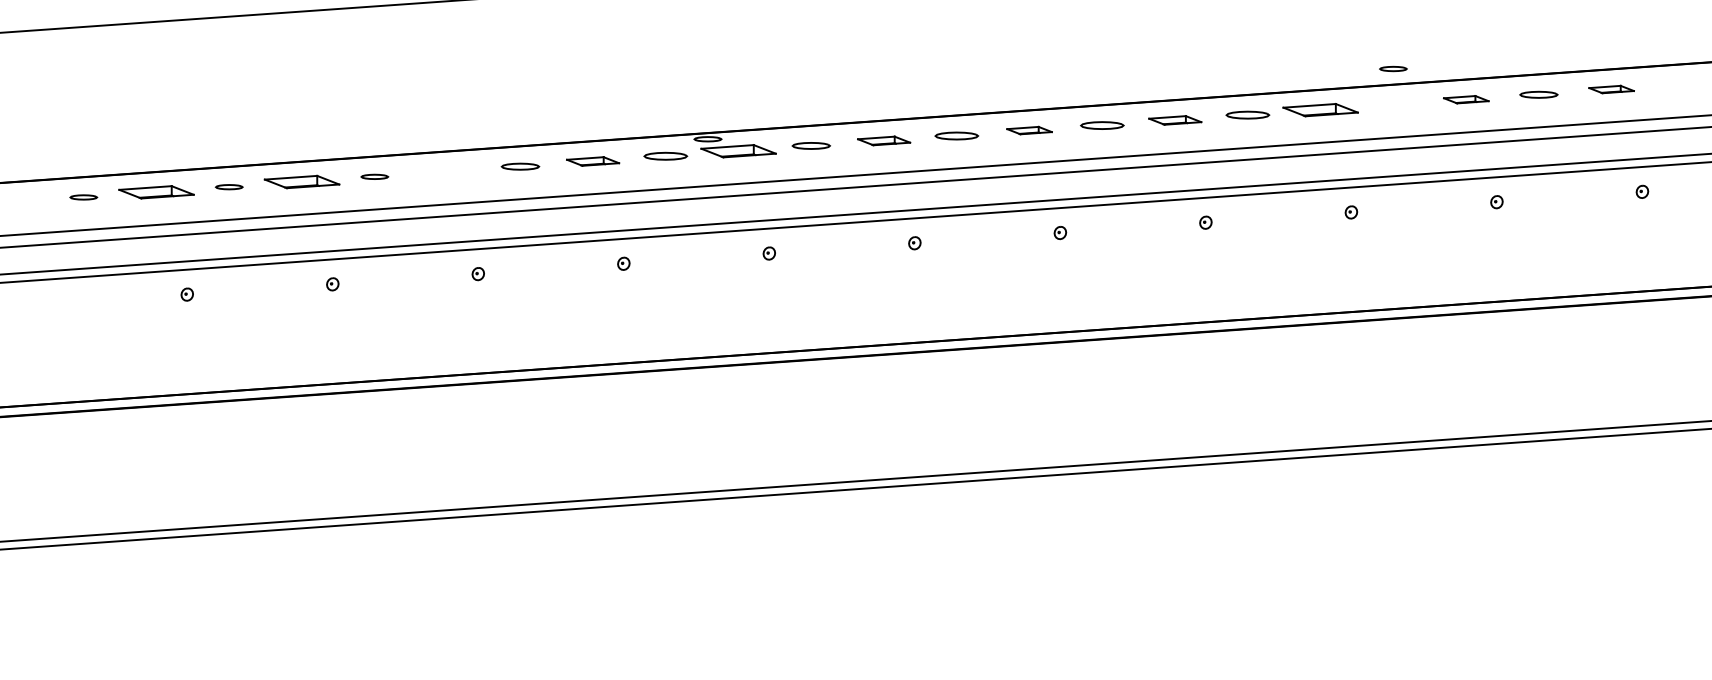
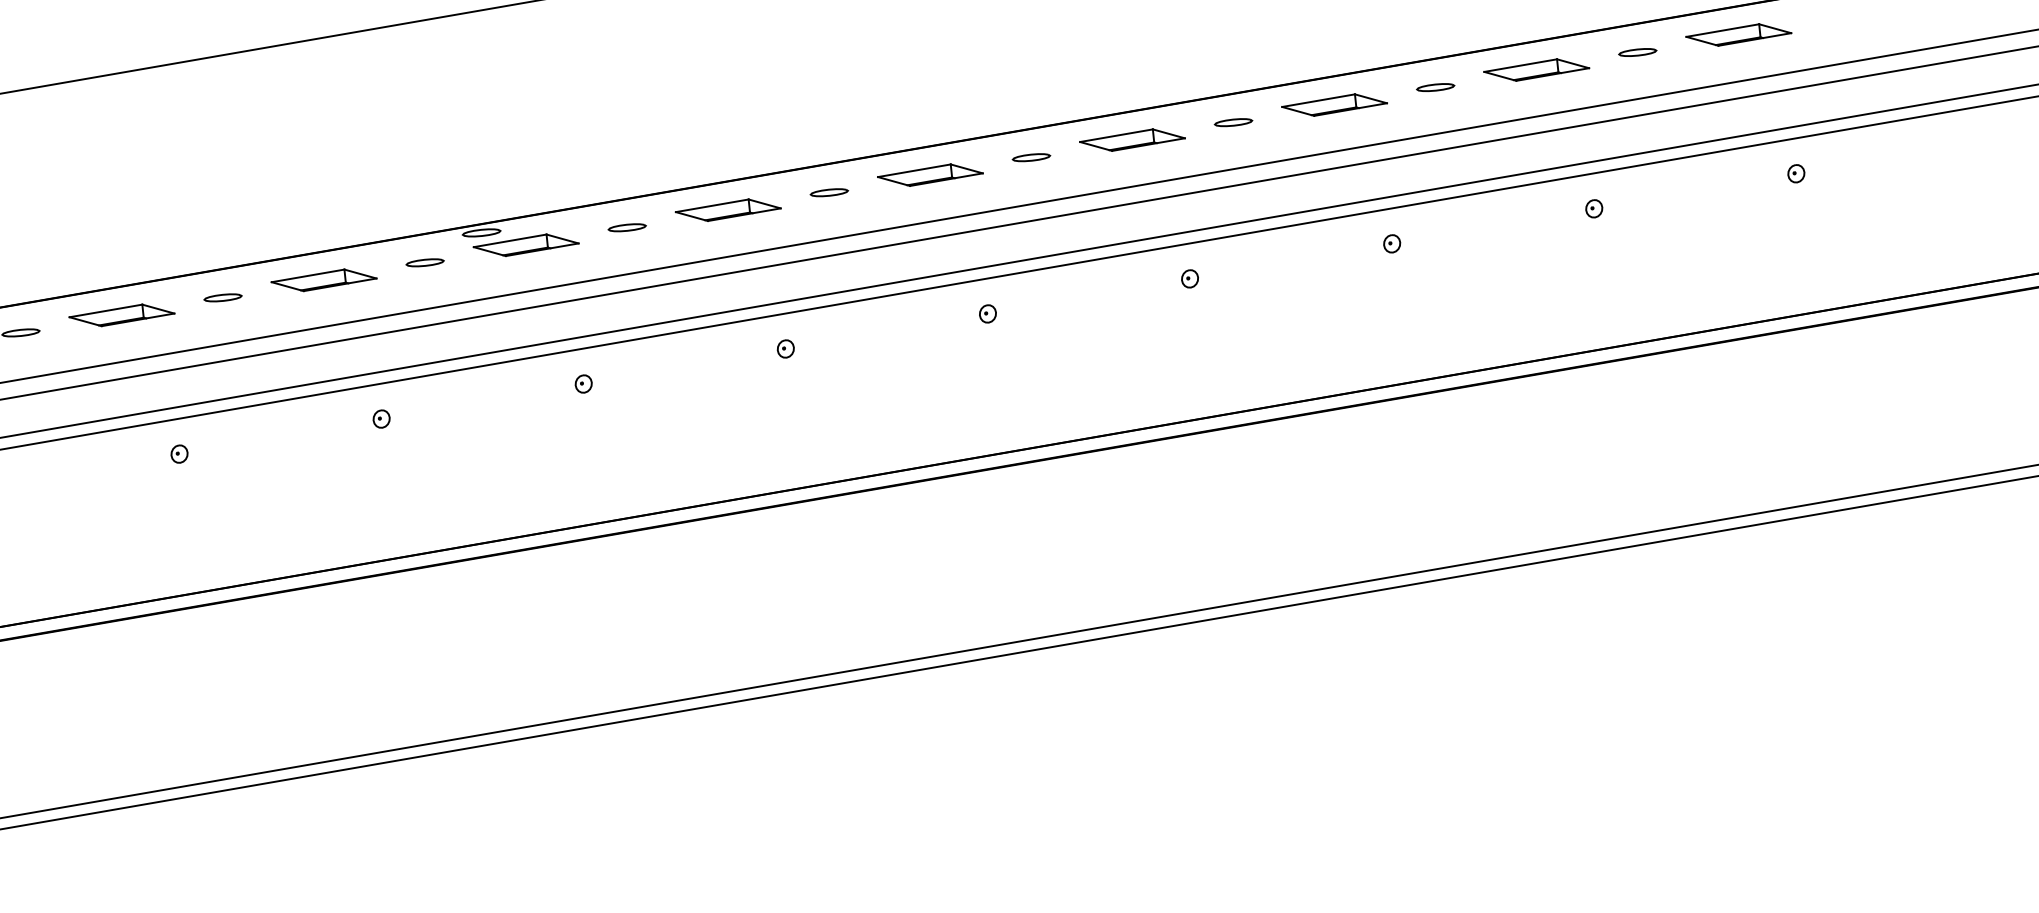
part: (1393, 68) -> (1435, 86), moved
part: (1611, 89) -> (1738, 34), size x1.67
part: (1538, 94) -> (1637, 52), size x0.71
part: (1466, 99) -> (1537, 69), size x1.67
part: (1247, 115) -> (1233, 123), size x0.62
part: (1175, 120) -> (1133, 140), size x1.43
part: (1102, 125) -> (1031, 157), size x0.62
part: (1029, 130) -> (930, 174), size x1.67
part: (956, 135) -> (828, 192), size x0.62
part: (883, 140) -> (727, 209), size x1.43
part: (811, 146) -> (627, 228), size x0.71
part: (665, 156) -> (424, 263), size x0.62
part: (592, 161) -> (323, 280), size x1.43
part: (519, 166) -> (221, 297), size x0.71
part: (447, 171) -> (121, 315), added

